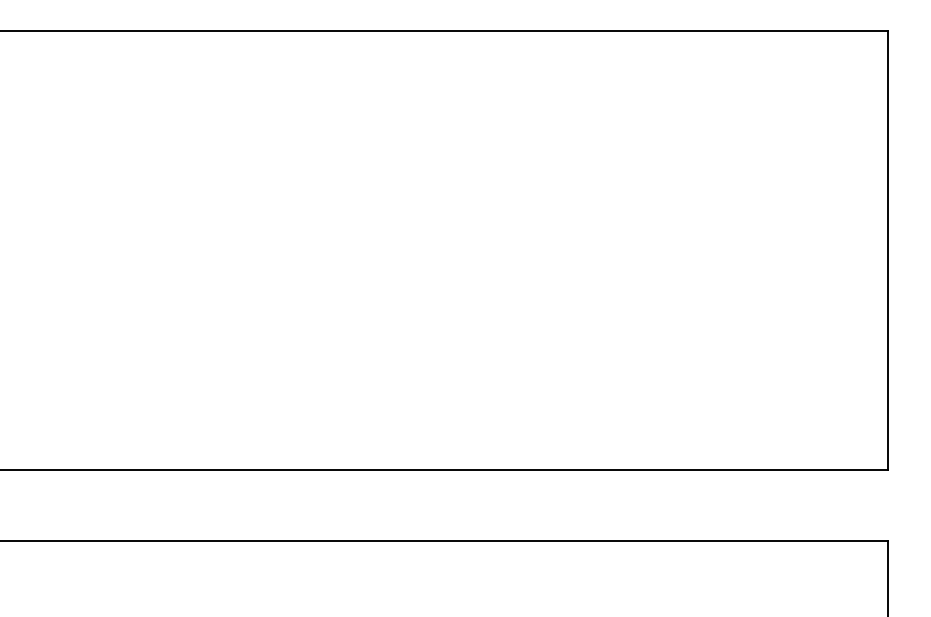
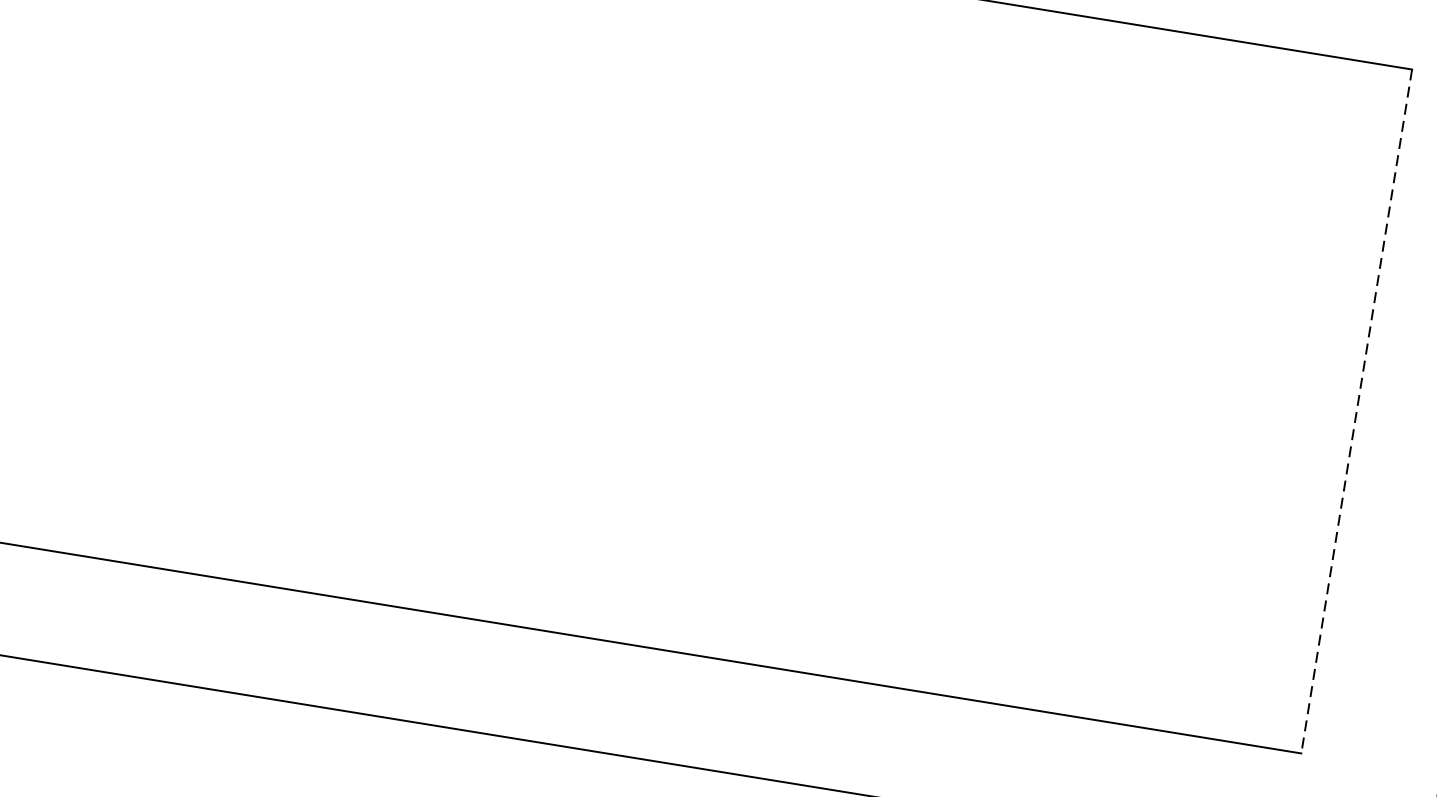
line: (888, 250) -> (1357, 411), solid -> dashed

